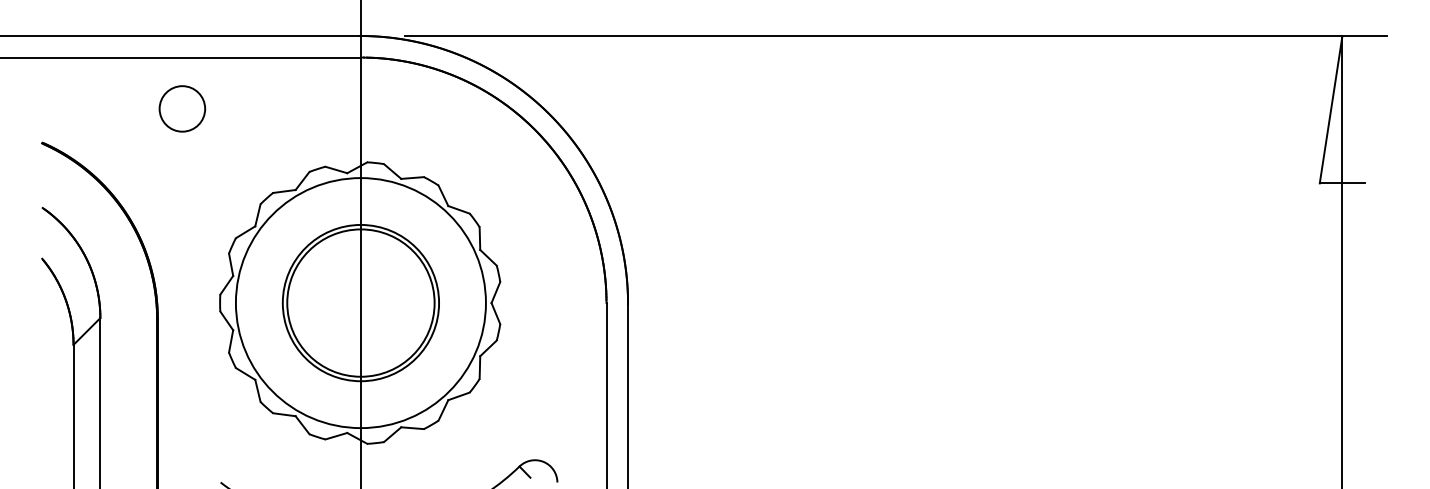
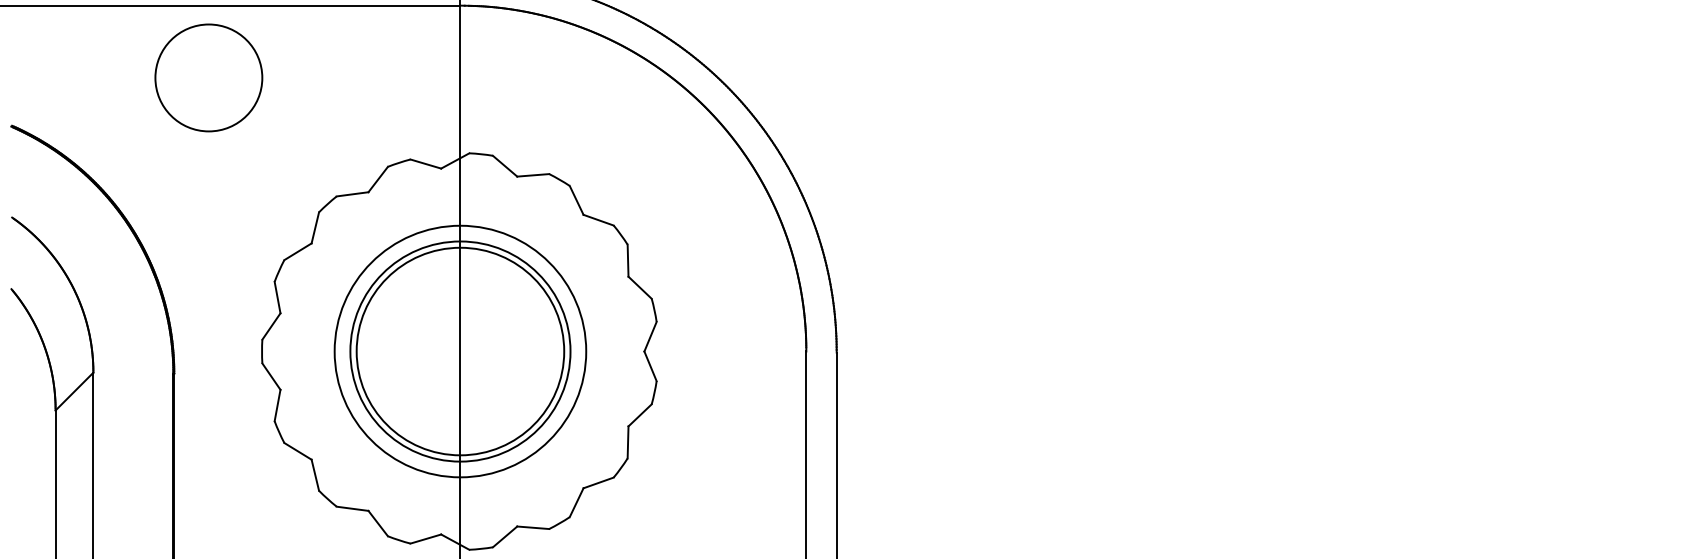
circle: (182, 108) -> (209, 77), size x1.67
circle: (360, 302) -> (459, 350), size x0.71

